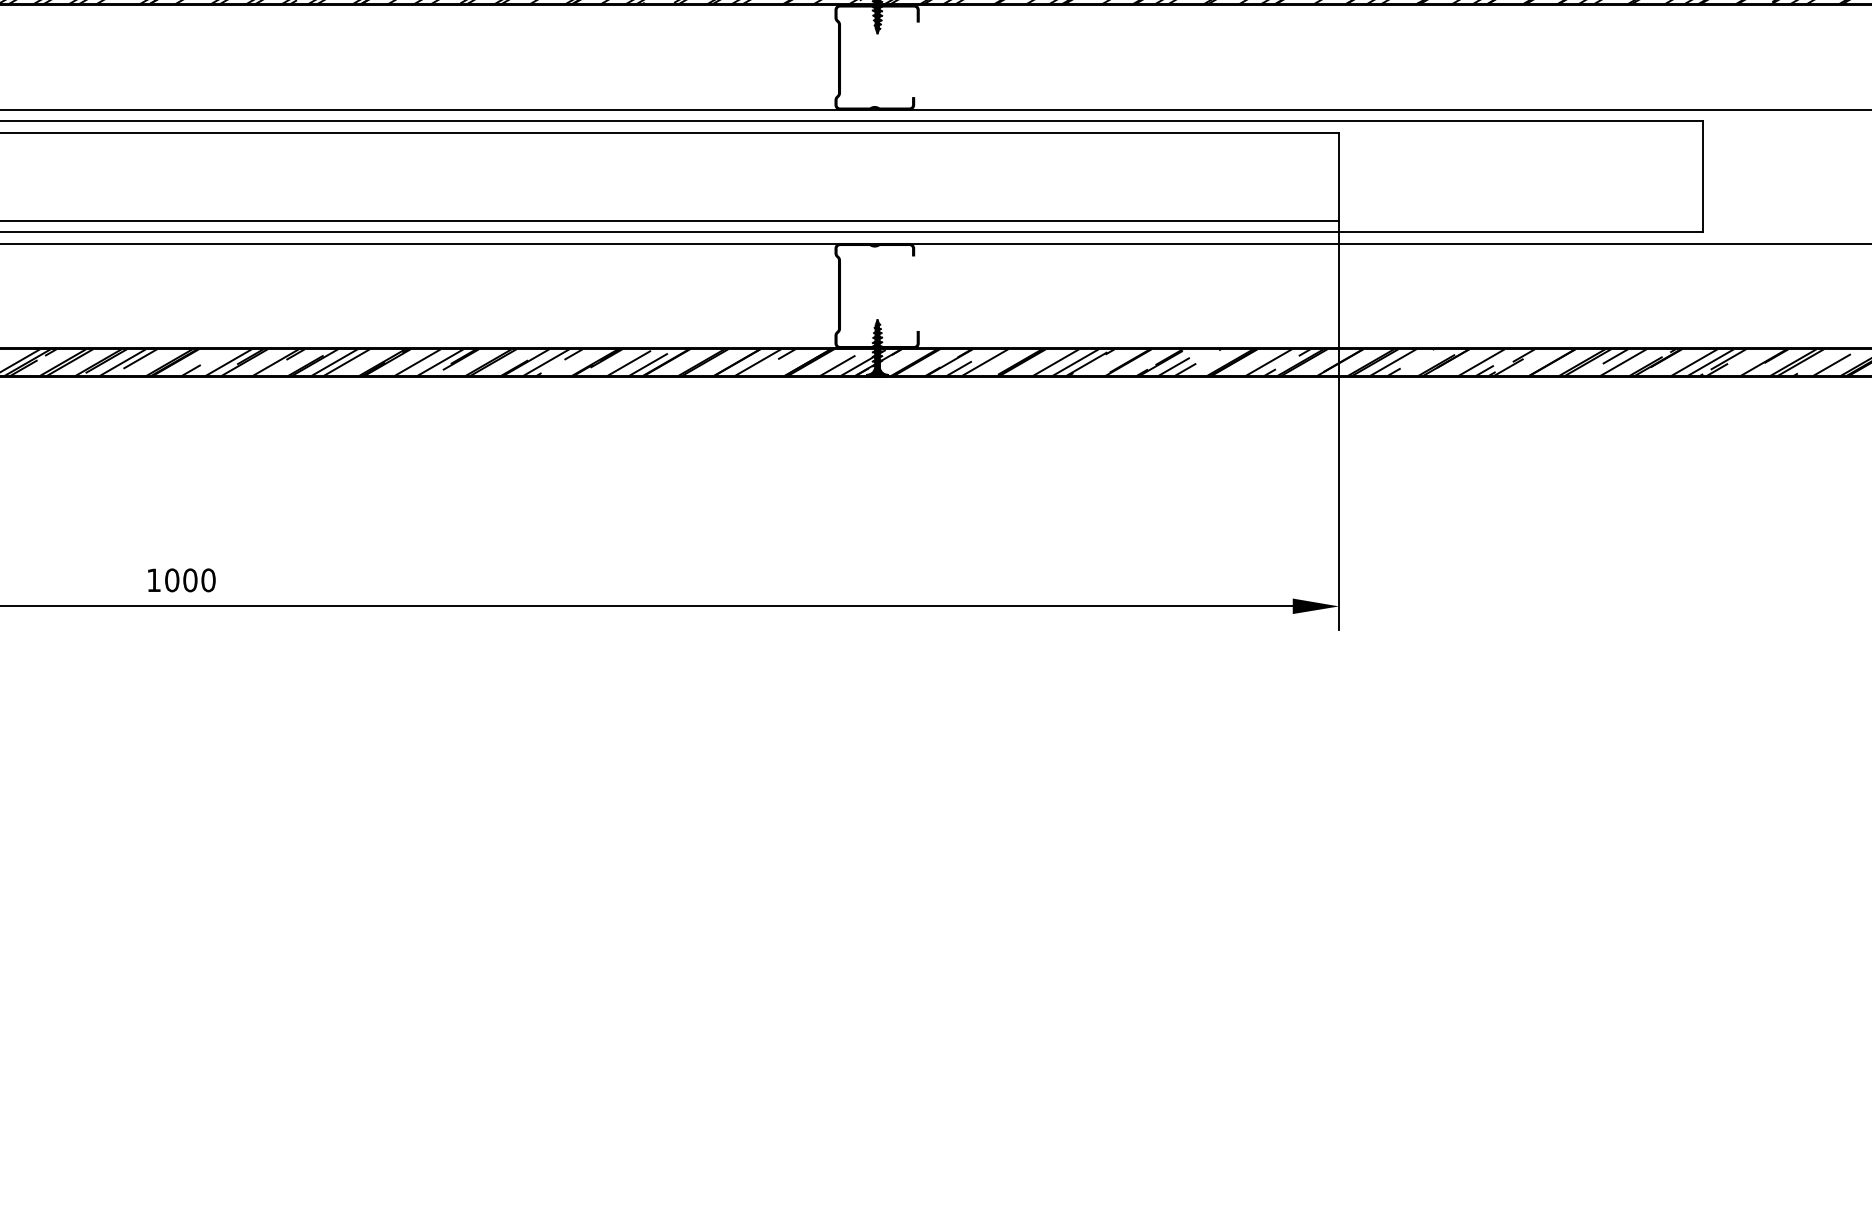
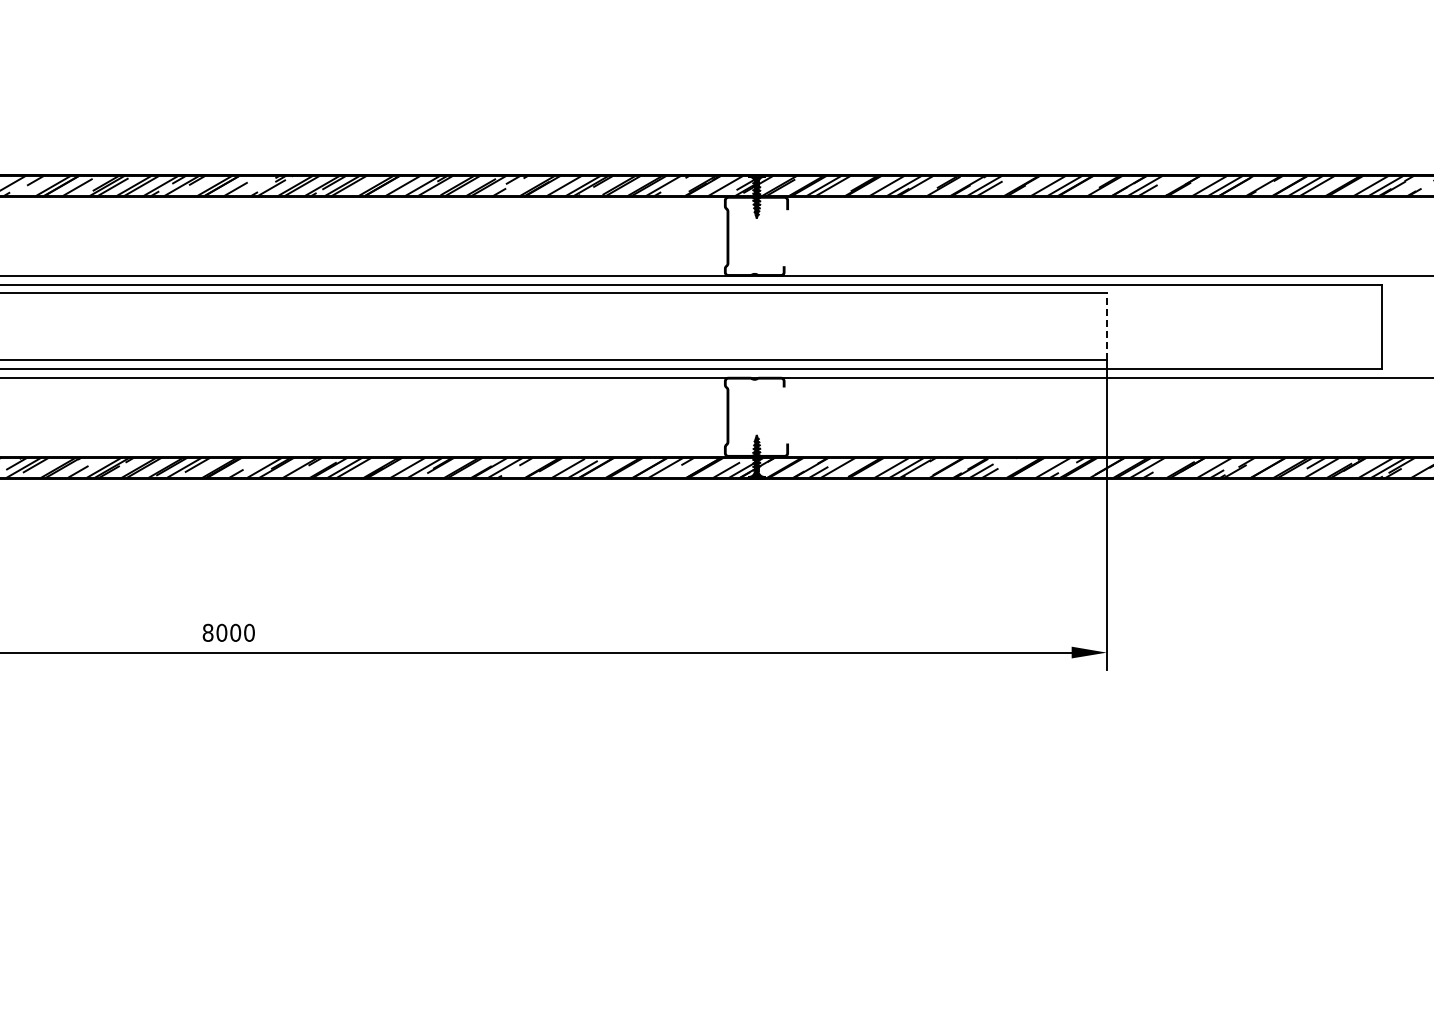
line: (1338, 176) -> (1106, 326), solid -> dashed
text: (153, 579) -> (207, 632), 1000 -> 8000

